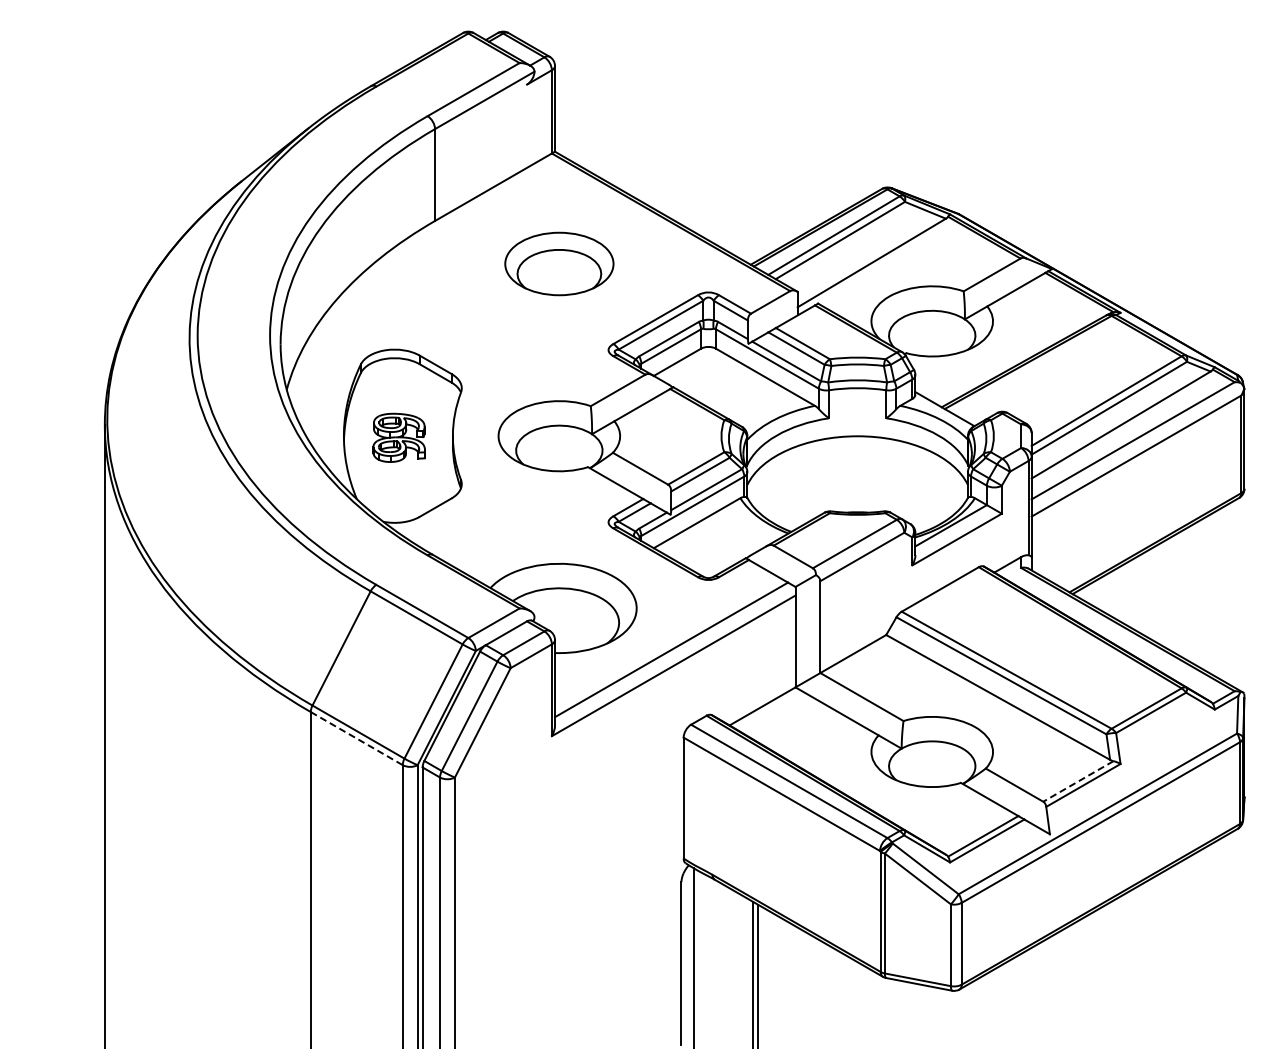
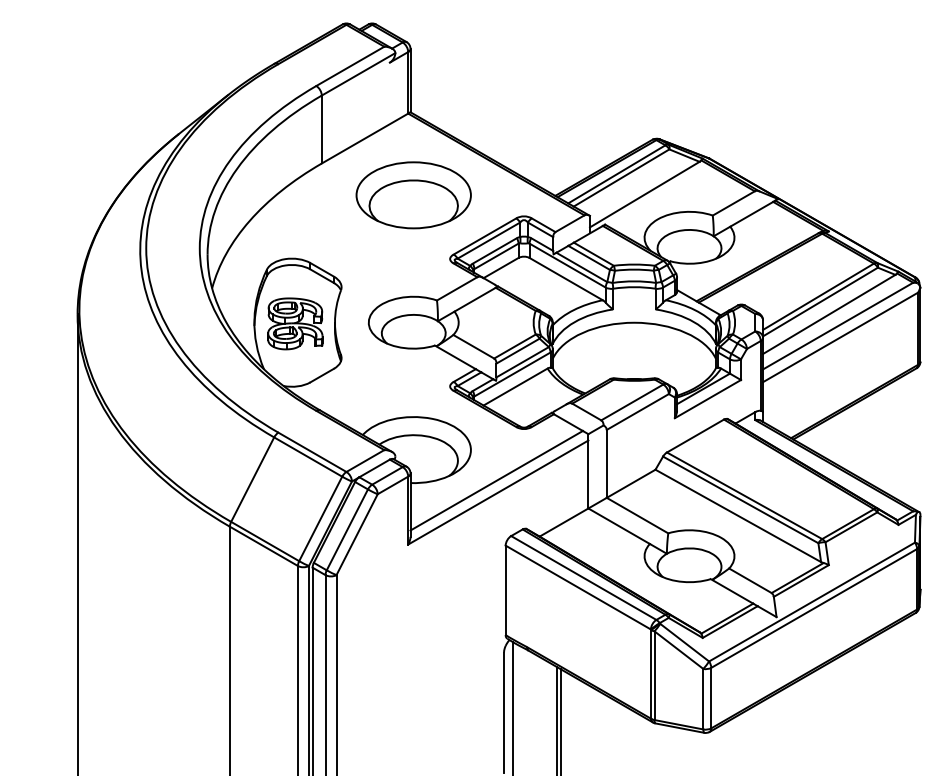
part: (559, 263) -> (413, 194), size x1.43
part: (398, 437) -> (294, 323), size x1.43
line: (357, 738) -> (264, 546), dashed -> solid
line: (1078, 781) -> (797, 578), dashed -> solid

